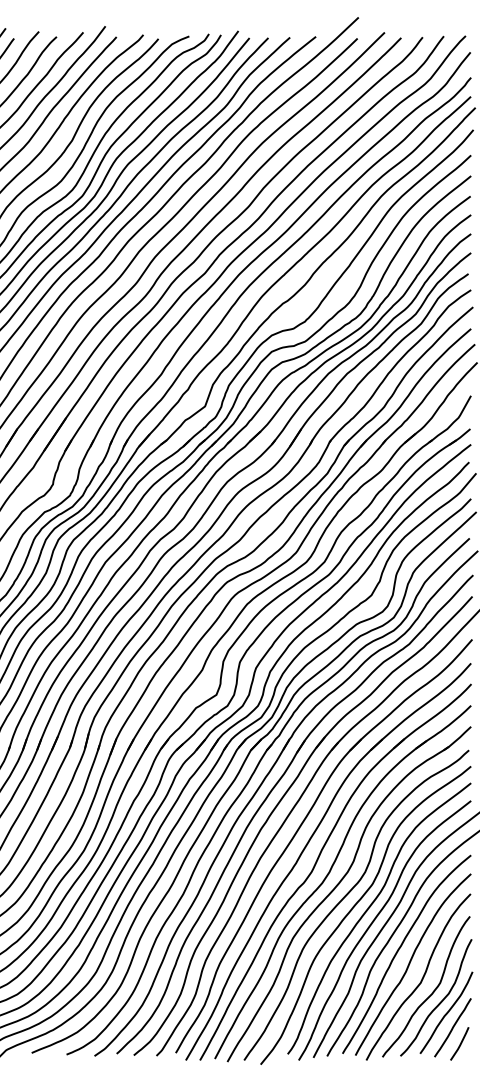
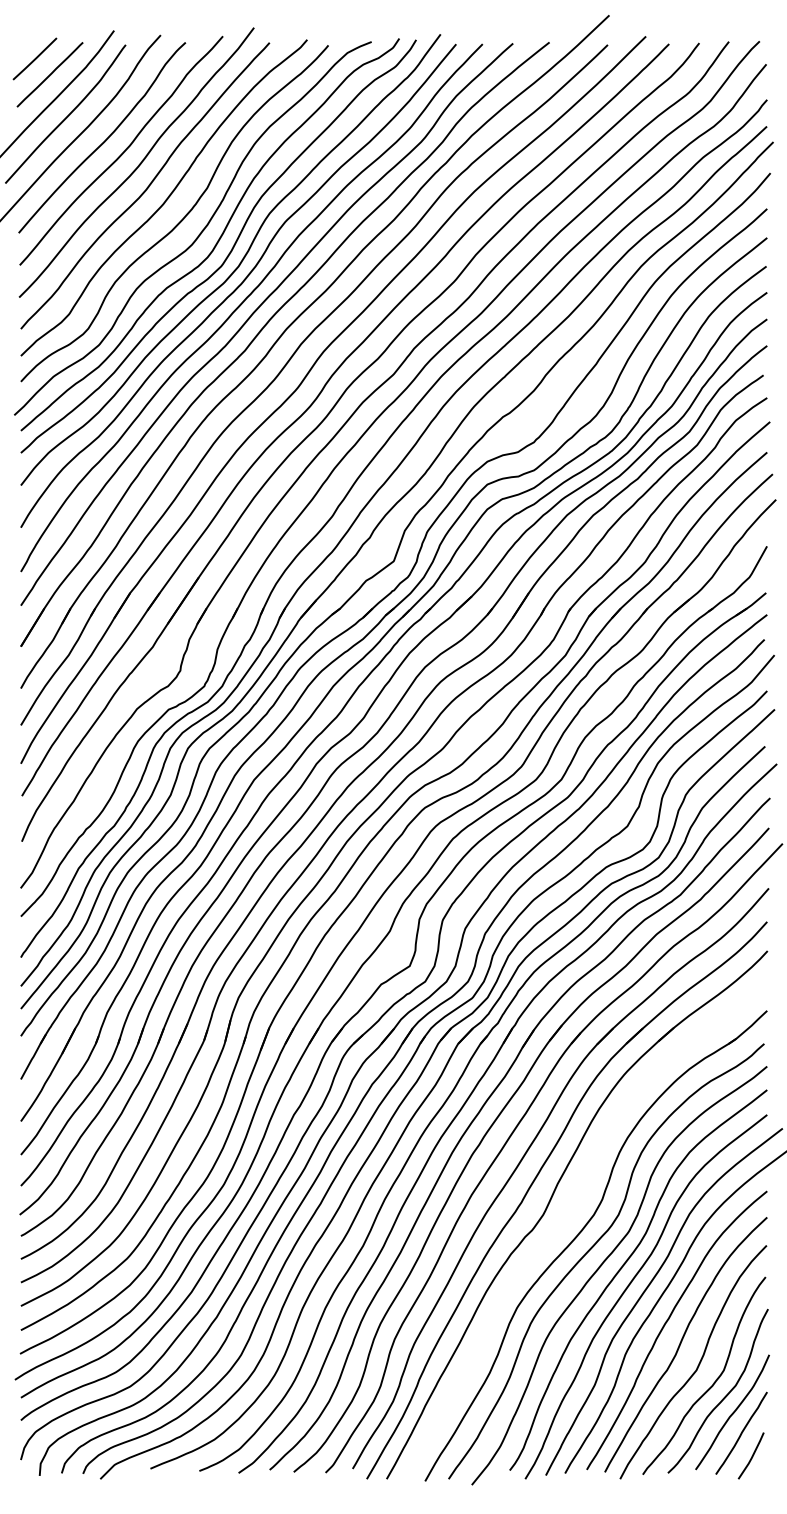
part: (330, 872) -> (569, 1215), removed

